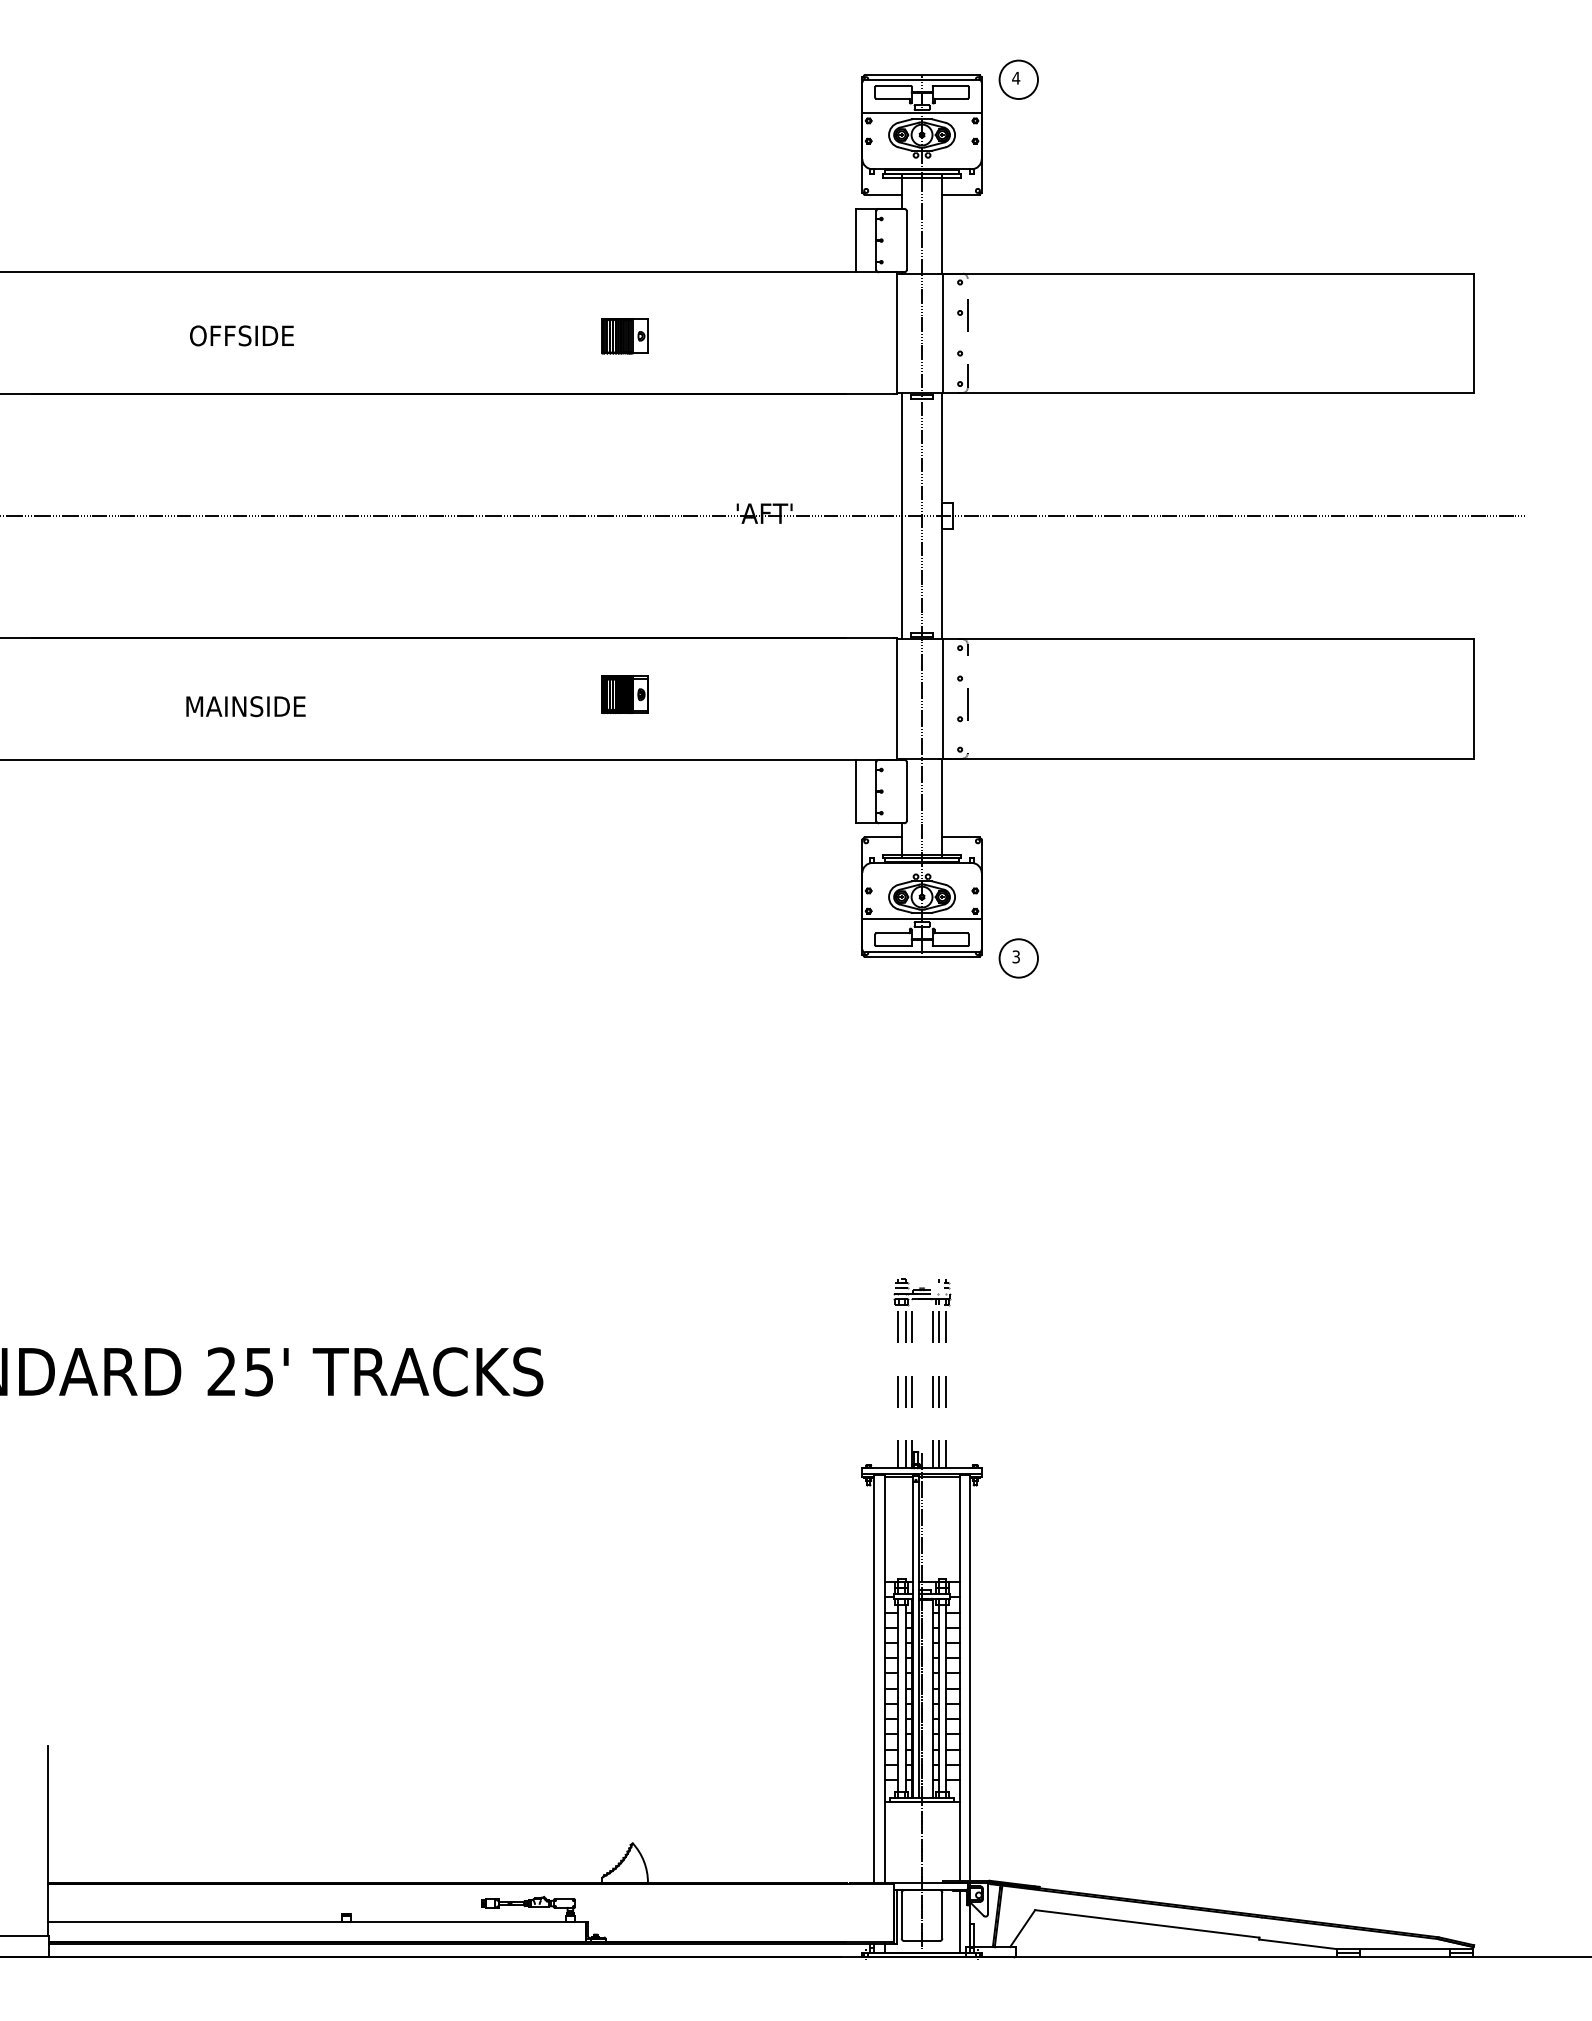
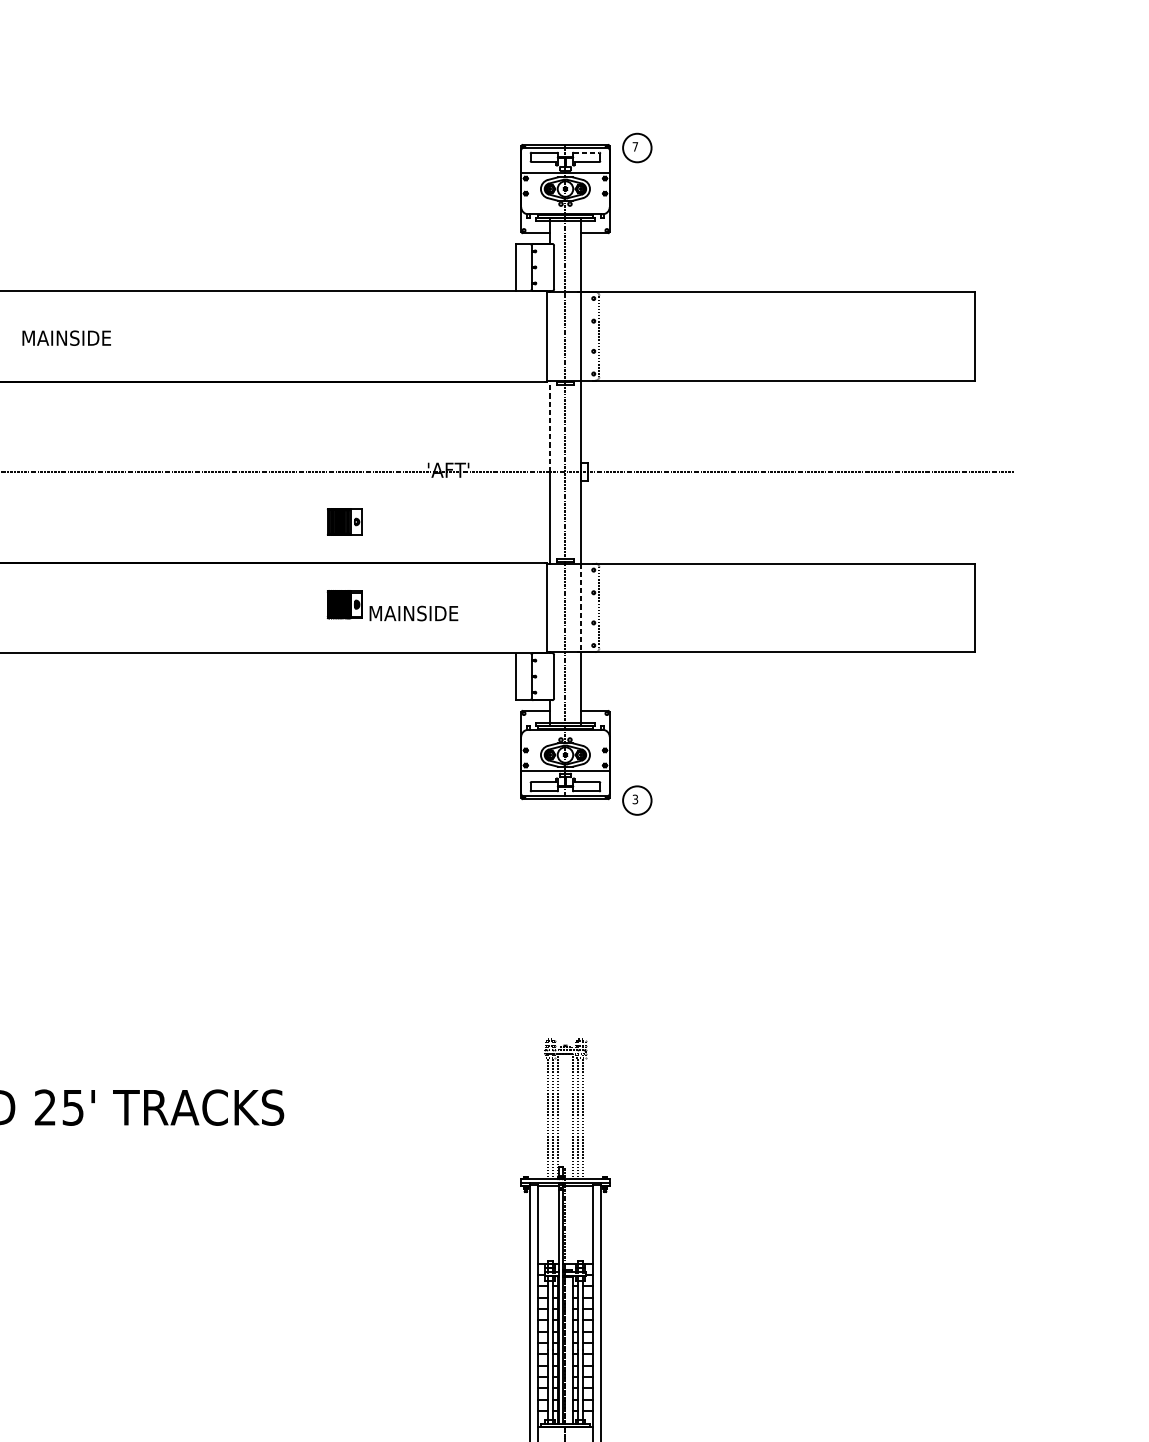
text: (1016, 77) -> (635, 146), 4 -> 7
line: (950, 86) -> (586, 153), solid -> dashed
text: (250, 335) -> (66, 337), OFFSIDE -> MAINSIDE
part: (624, 336) -> (344, 522), moved
line: (901, 454) -> (550, 426), solid -> dashed
line: (943, 698) -> (581, 607), solid -> dashed
text: (245, 706) -> (413, 613), moved

